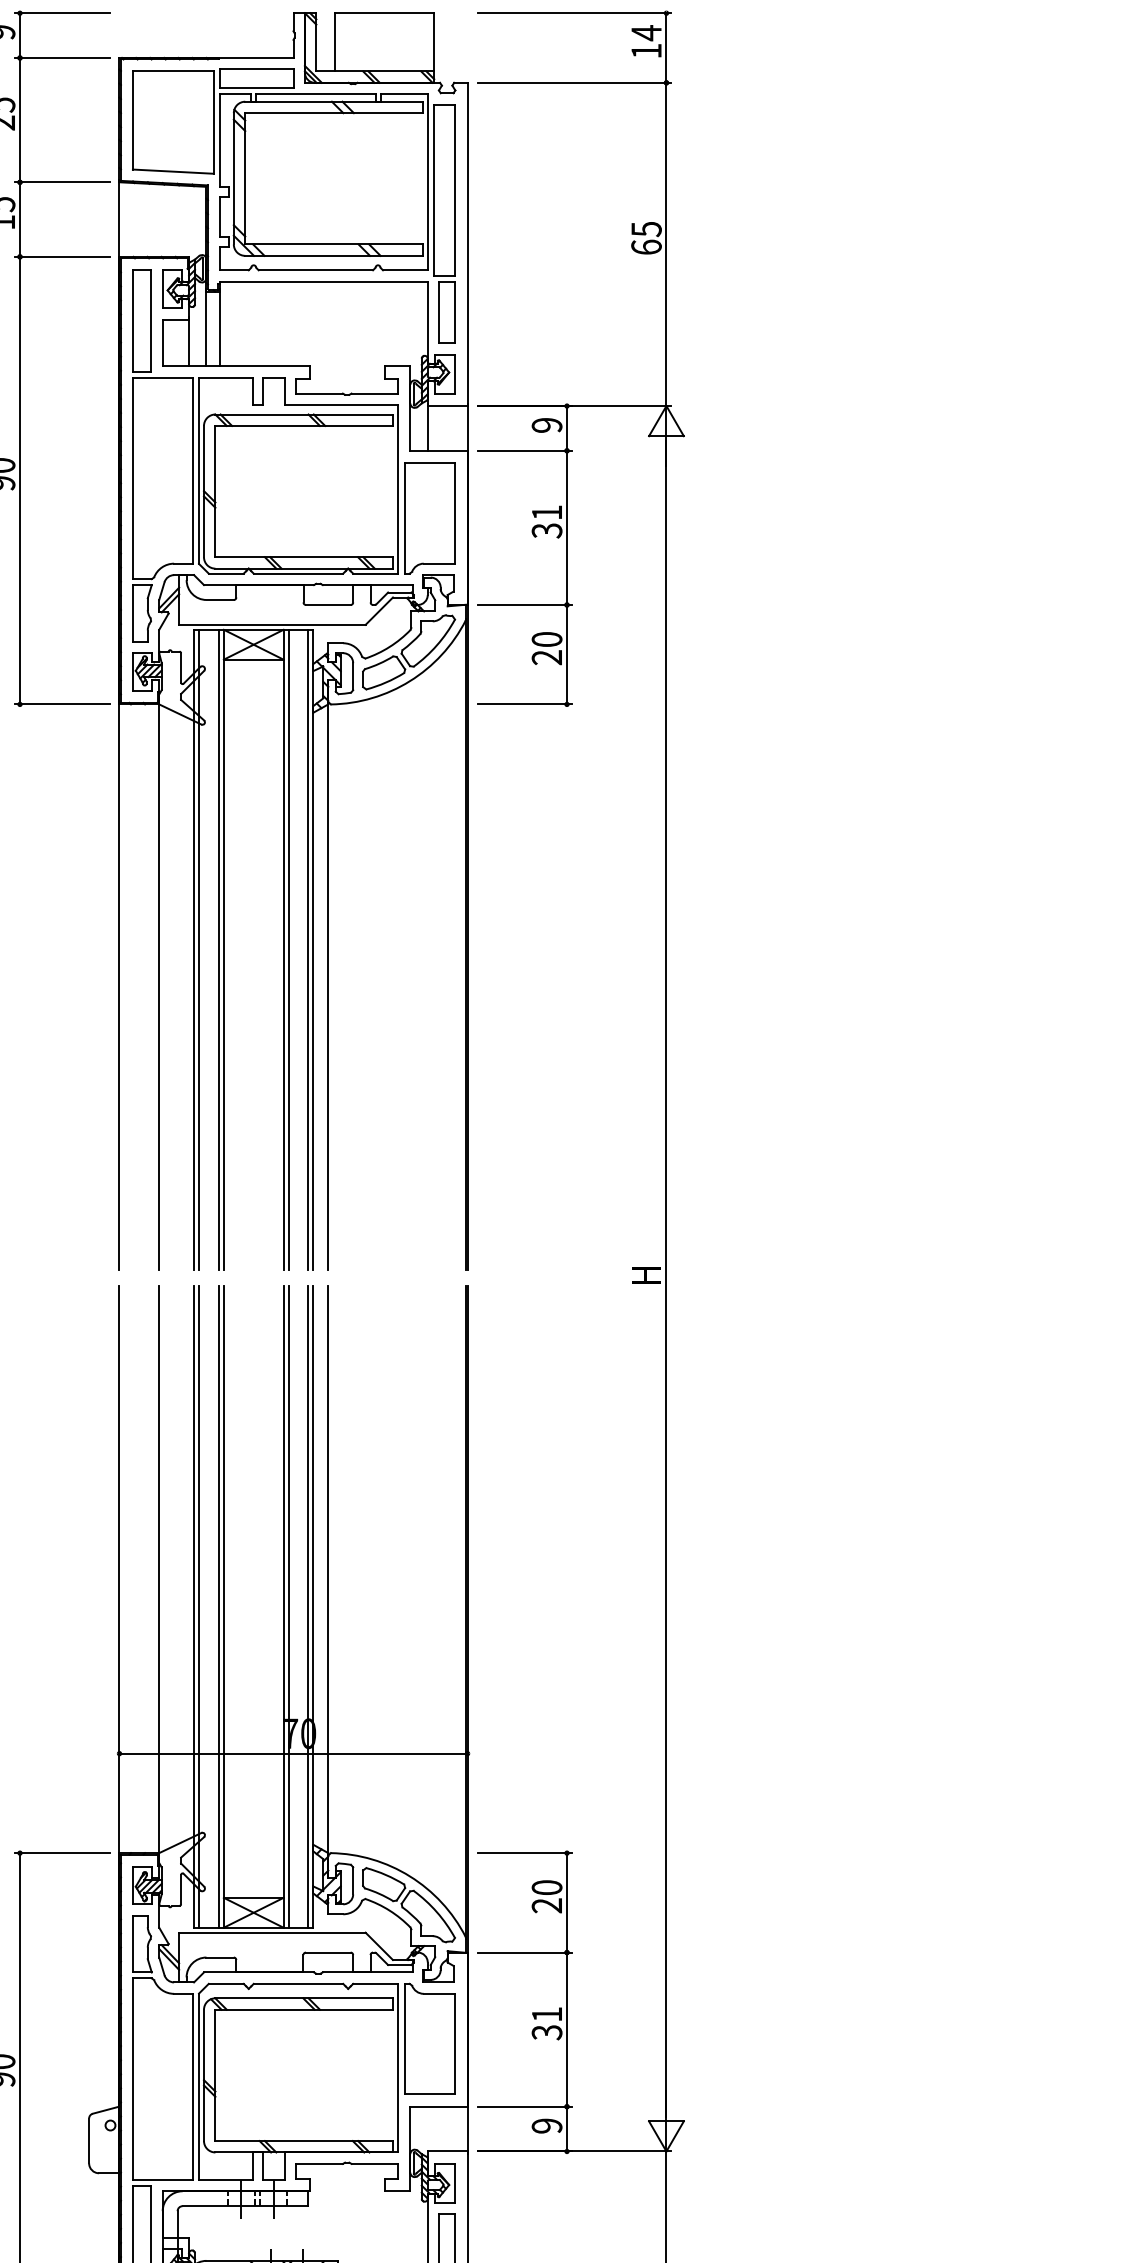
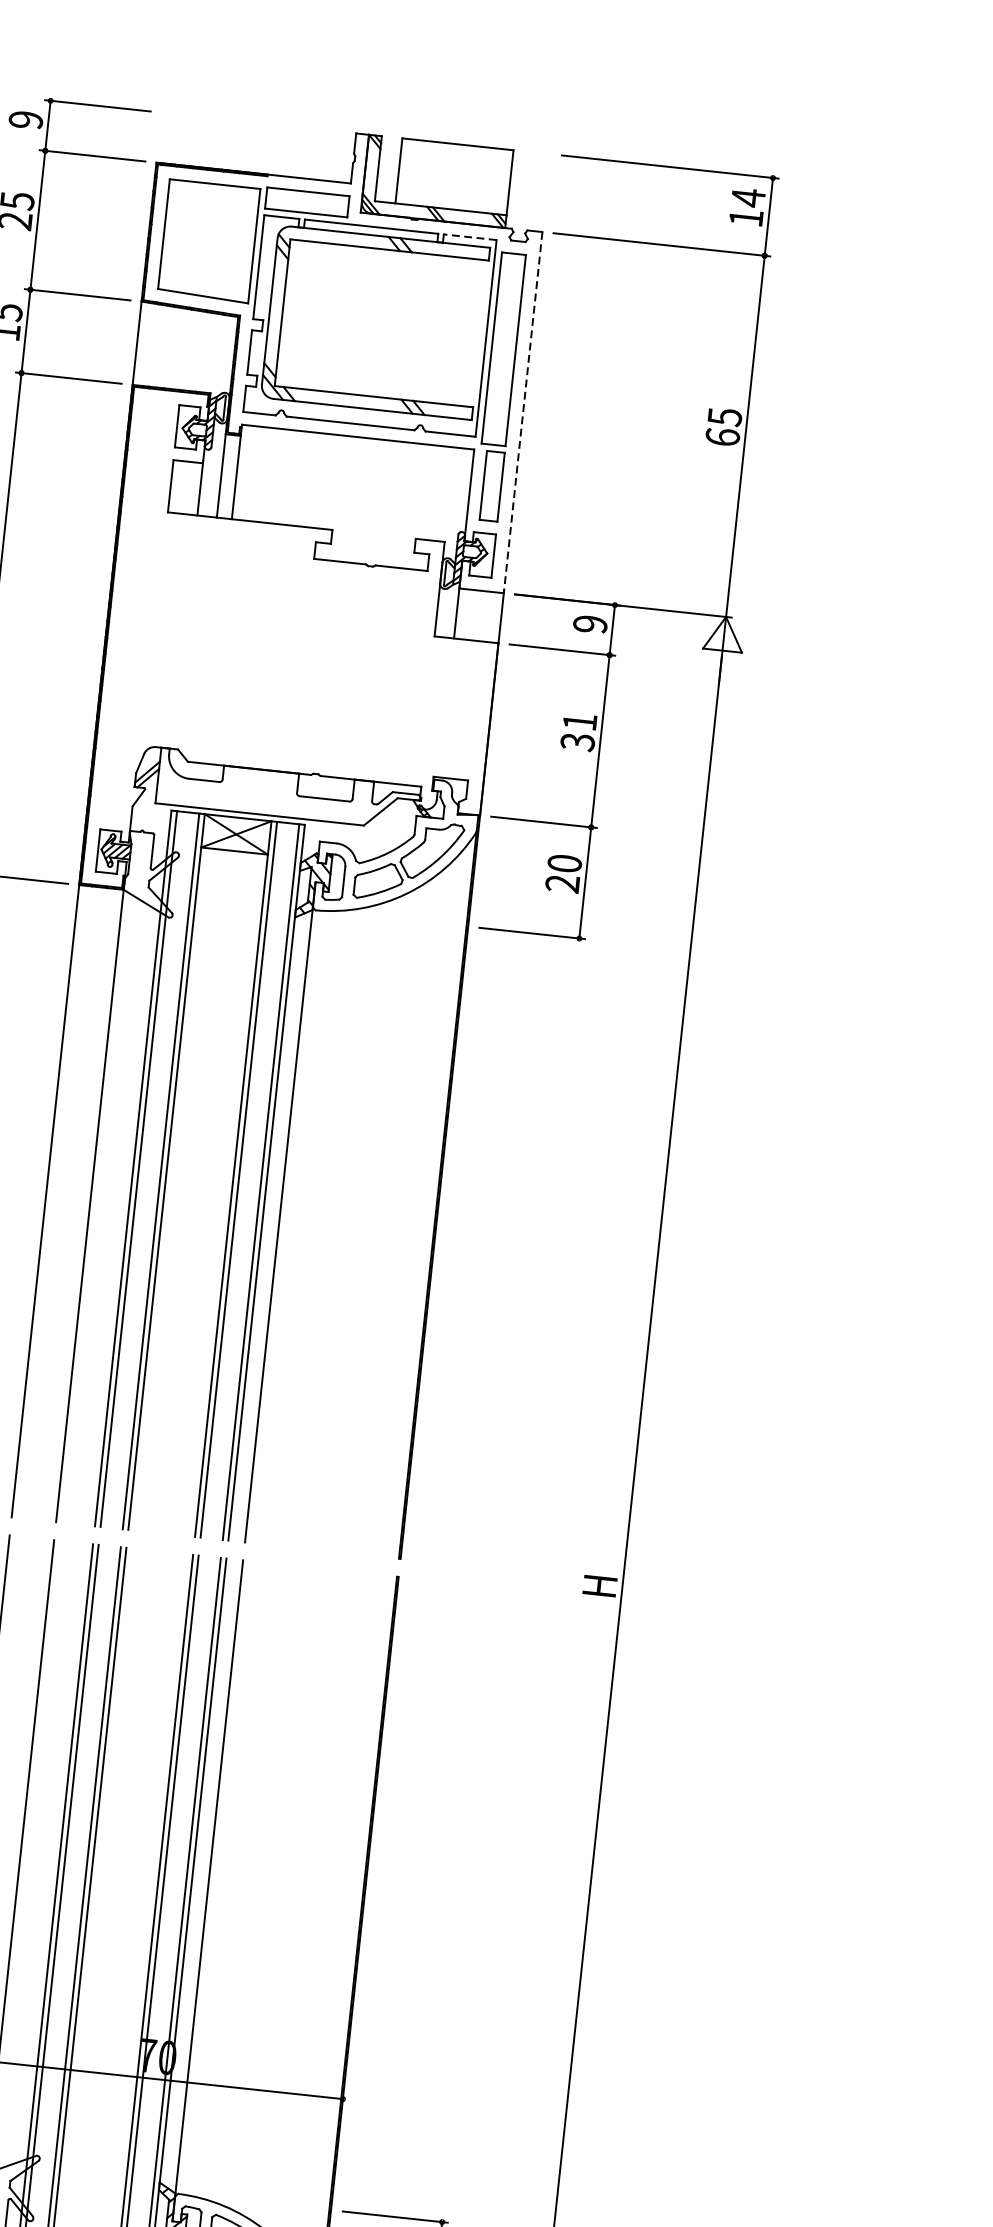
line: (404, 94) -> (470, 237), solid -> dashed
line: (467, 244) -> (523, 412), solid -> dashed
part: (293, 455) -> (303, 627), removed

